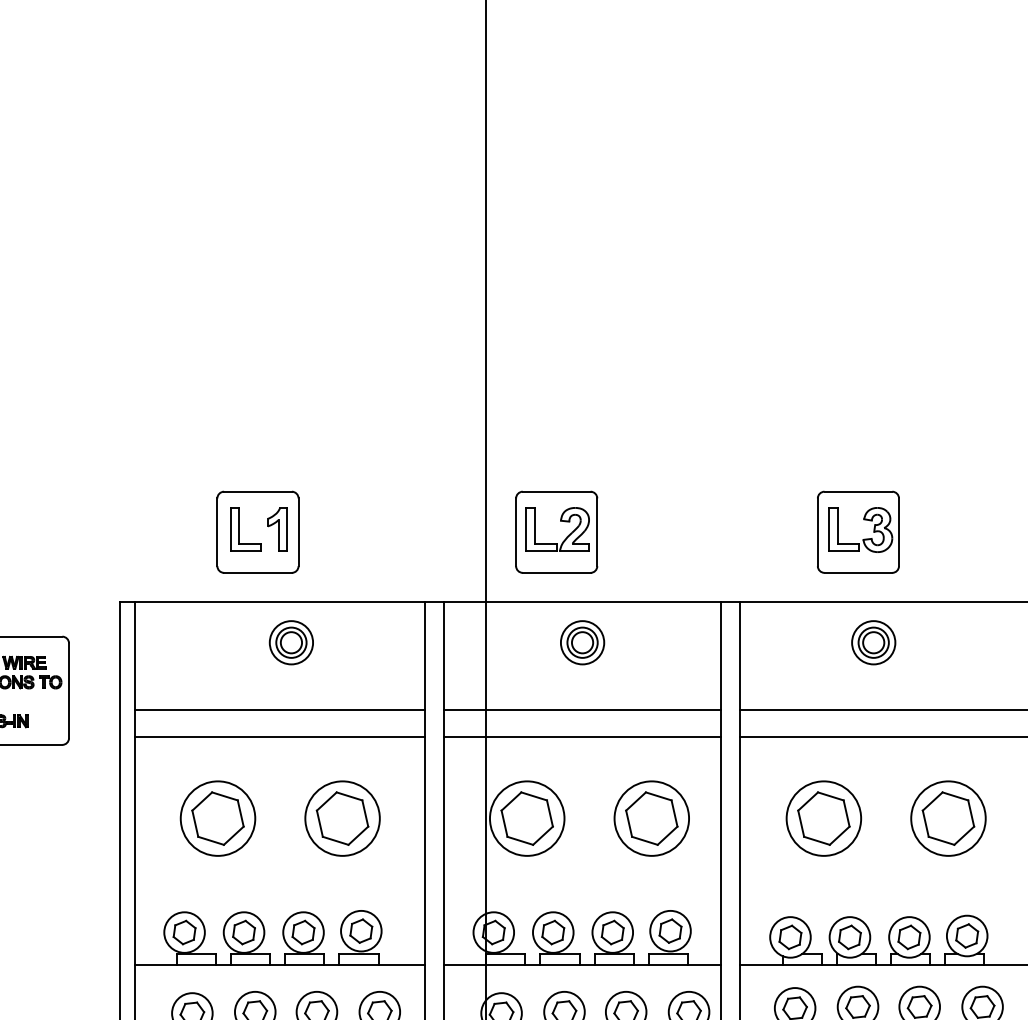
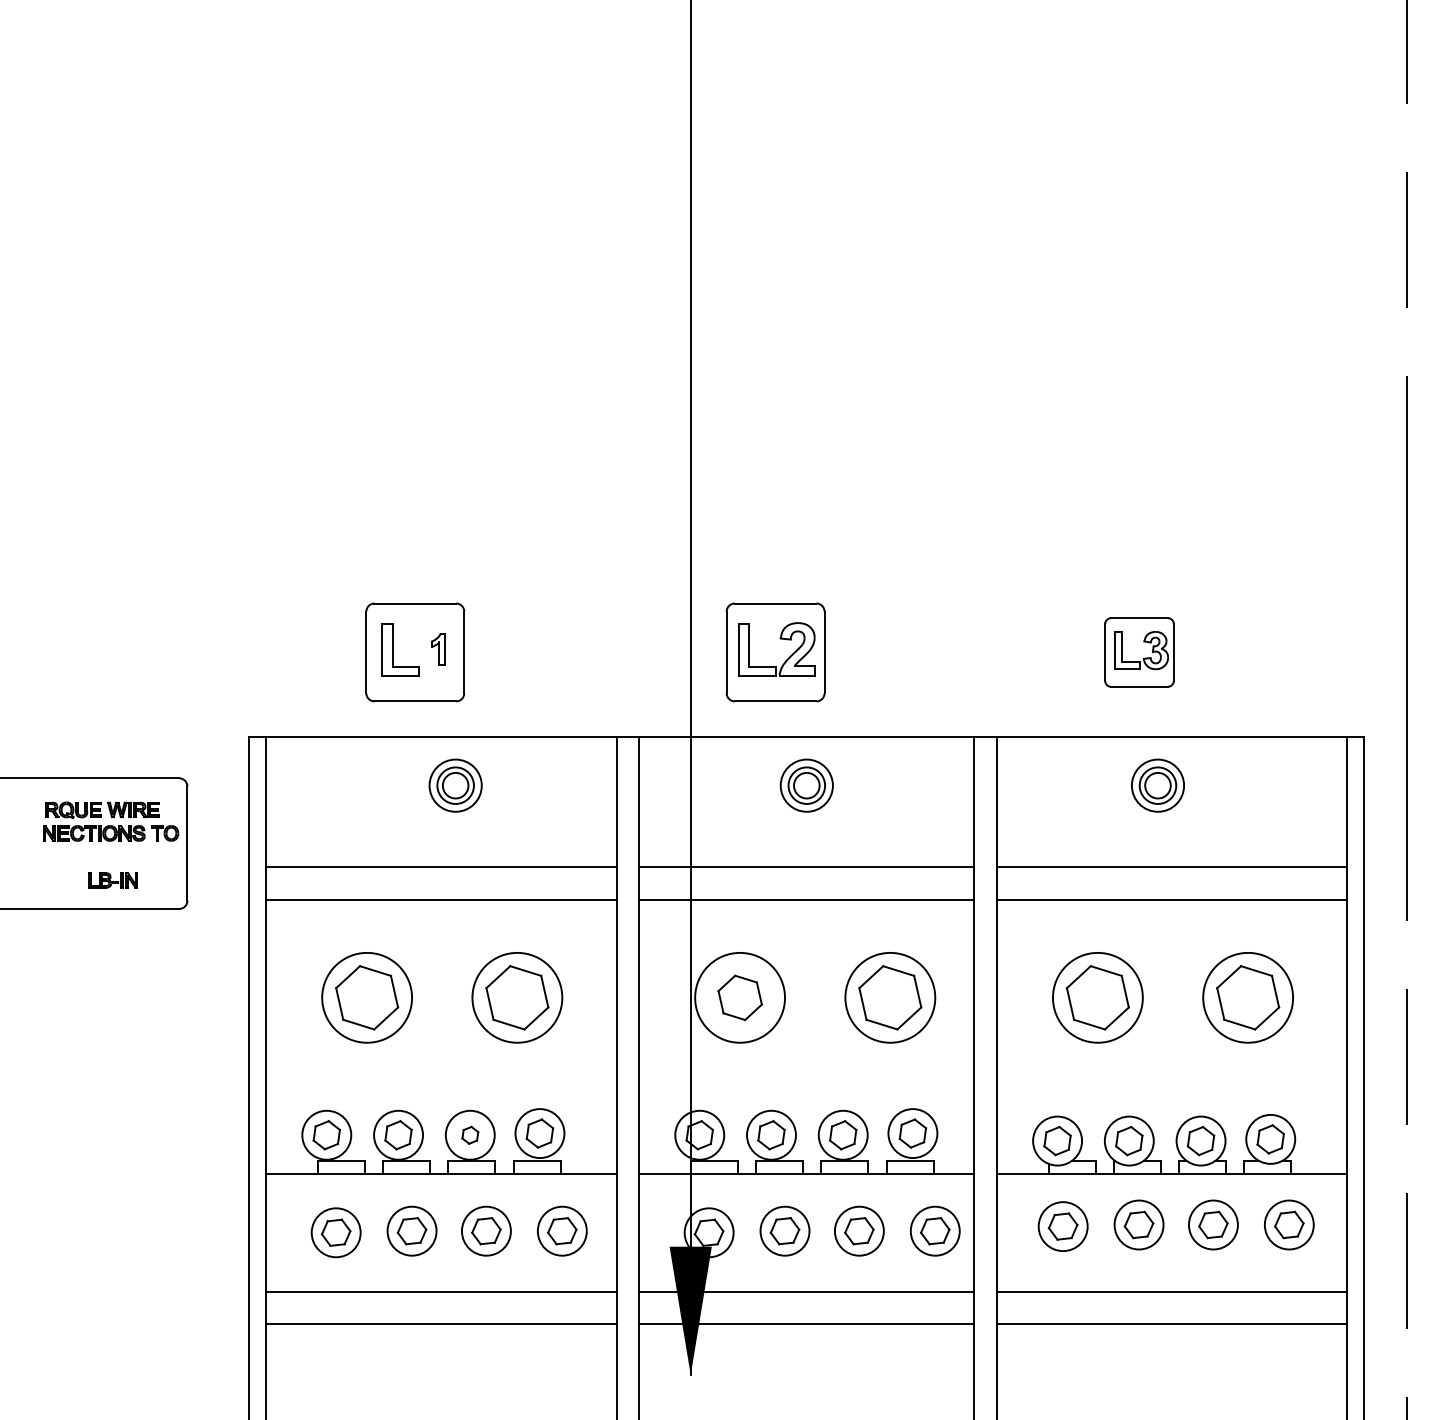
part: (277, 529) -> (438, 649), size x0.6
part: (858, 532) -> (1139, 652), size x0.7
part: (527, 818) -> (740, 997), size x0.7
part: (303, 932) -> (470, 1135), size x0.6

